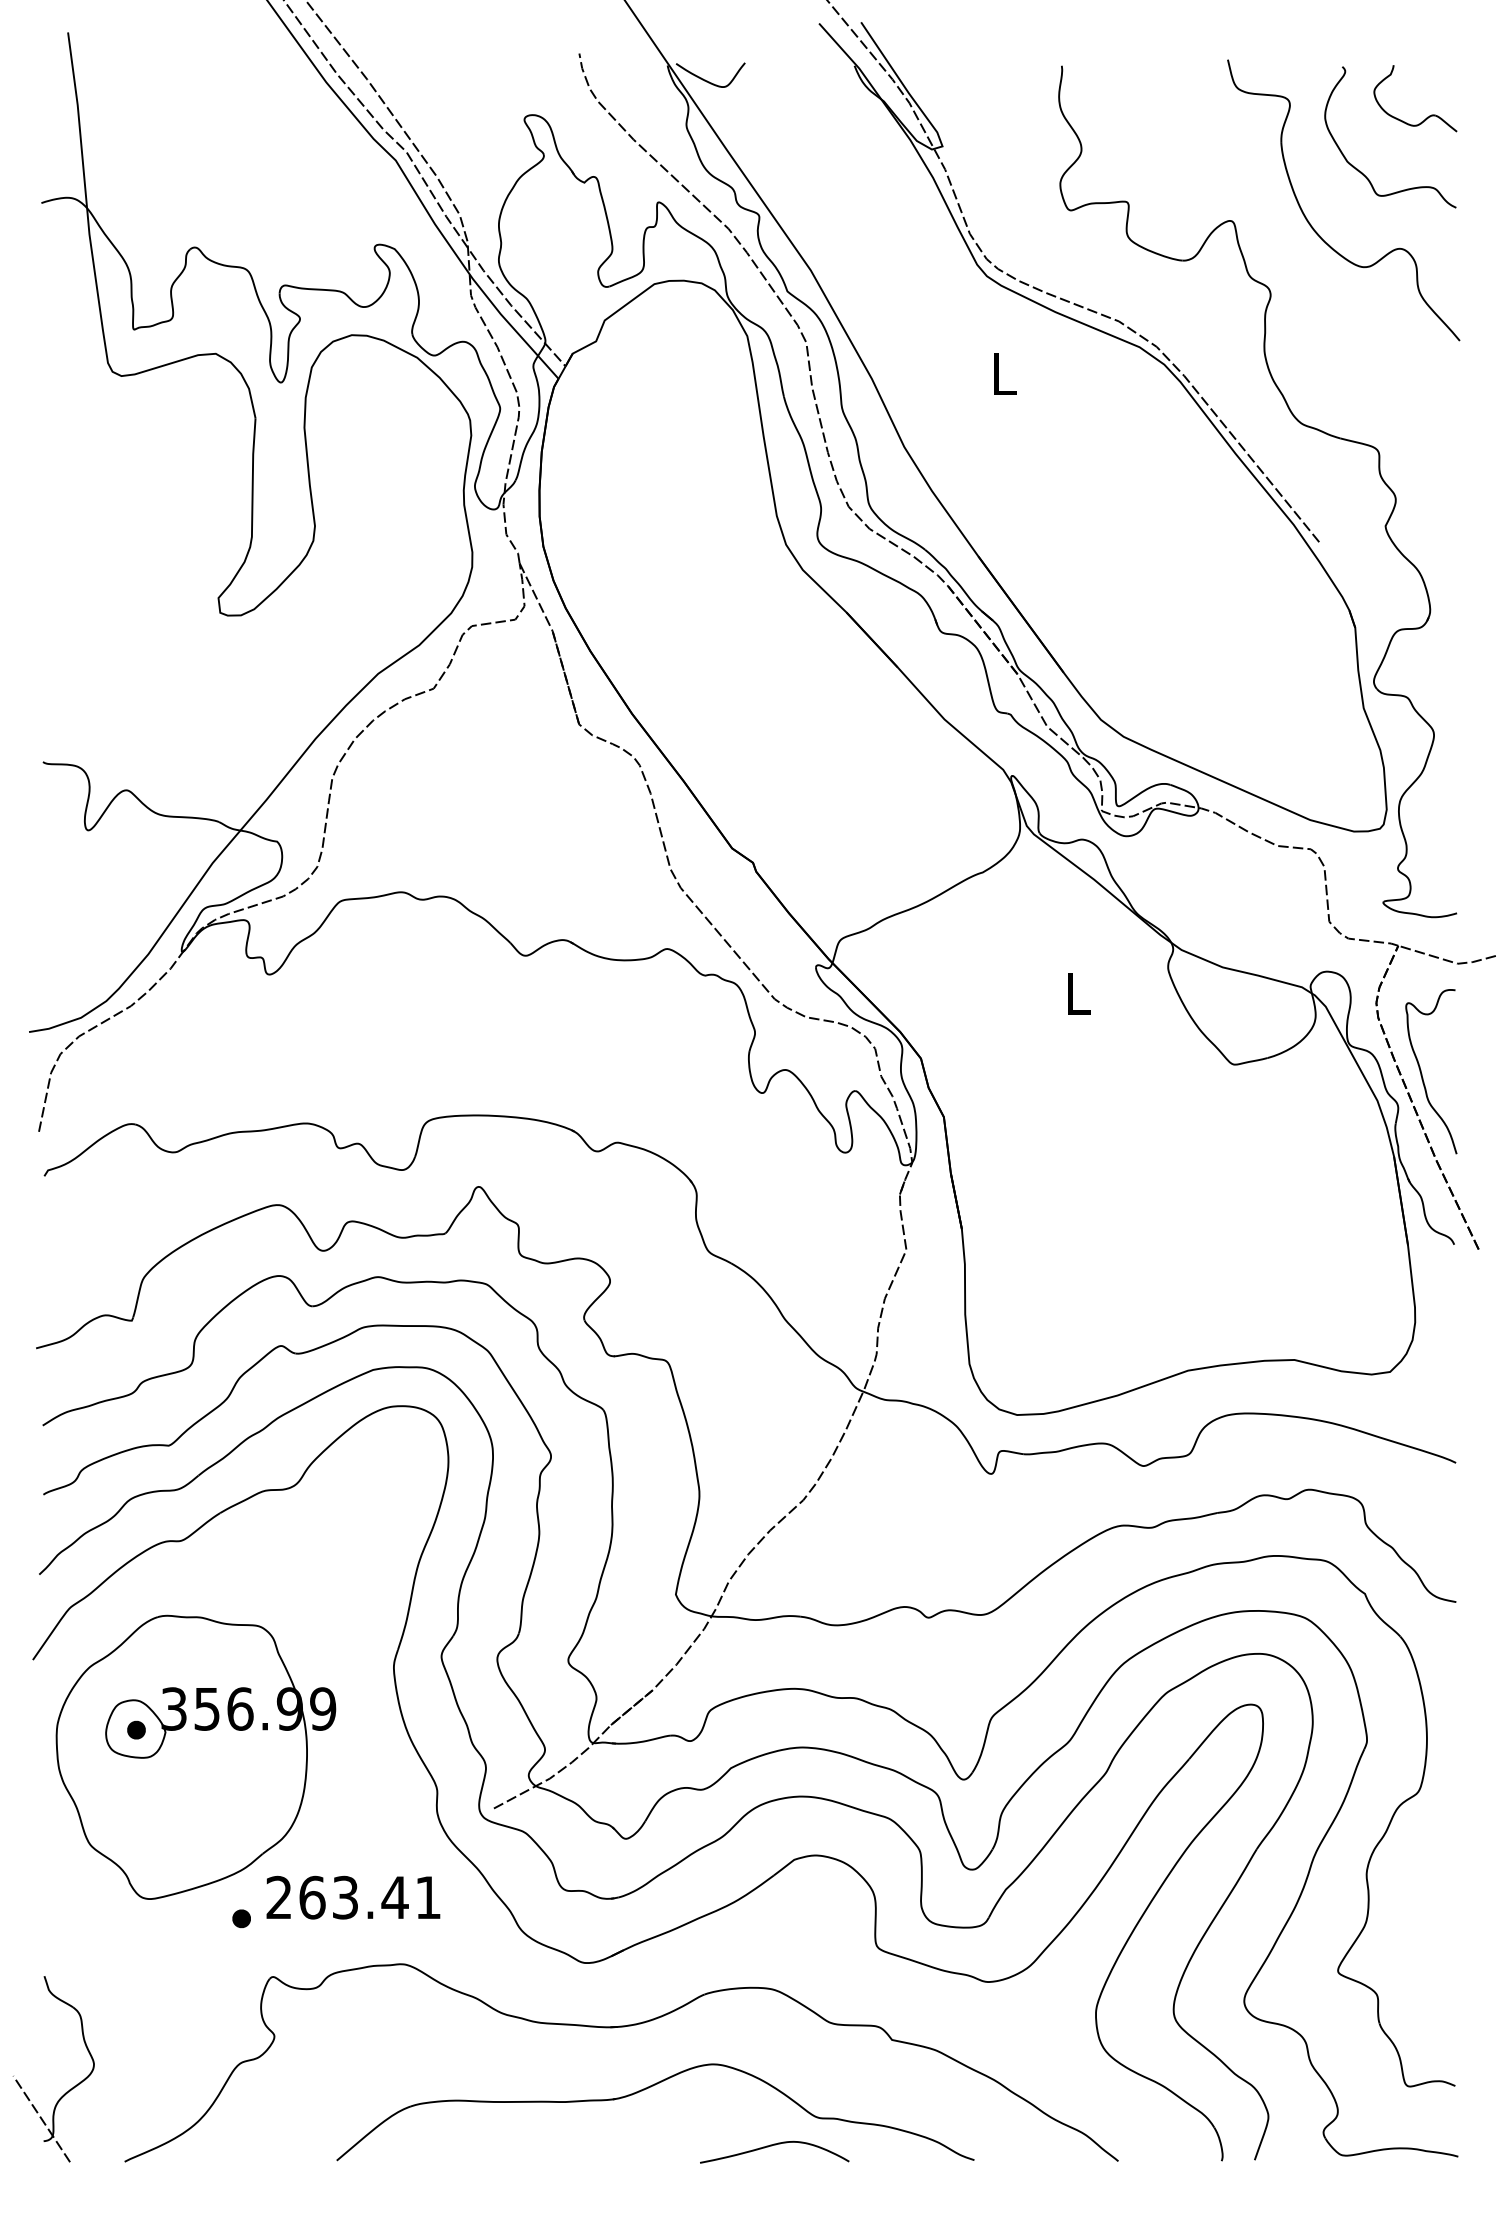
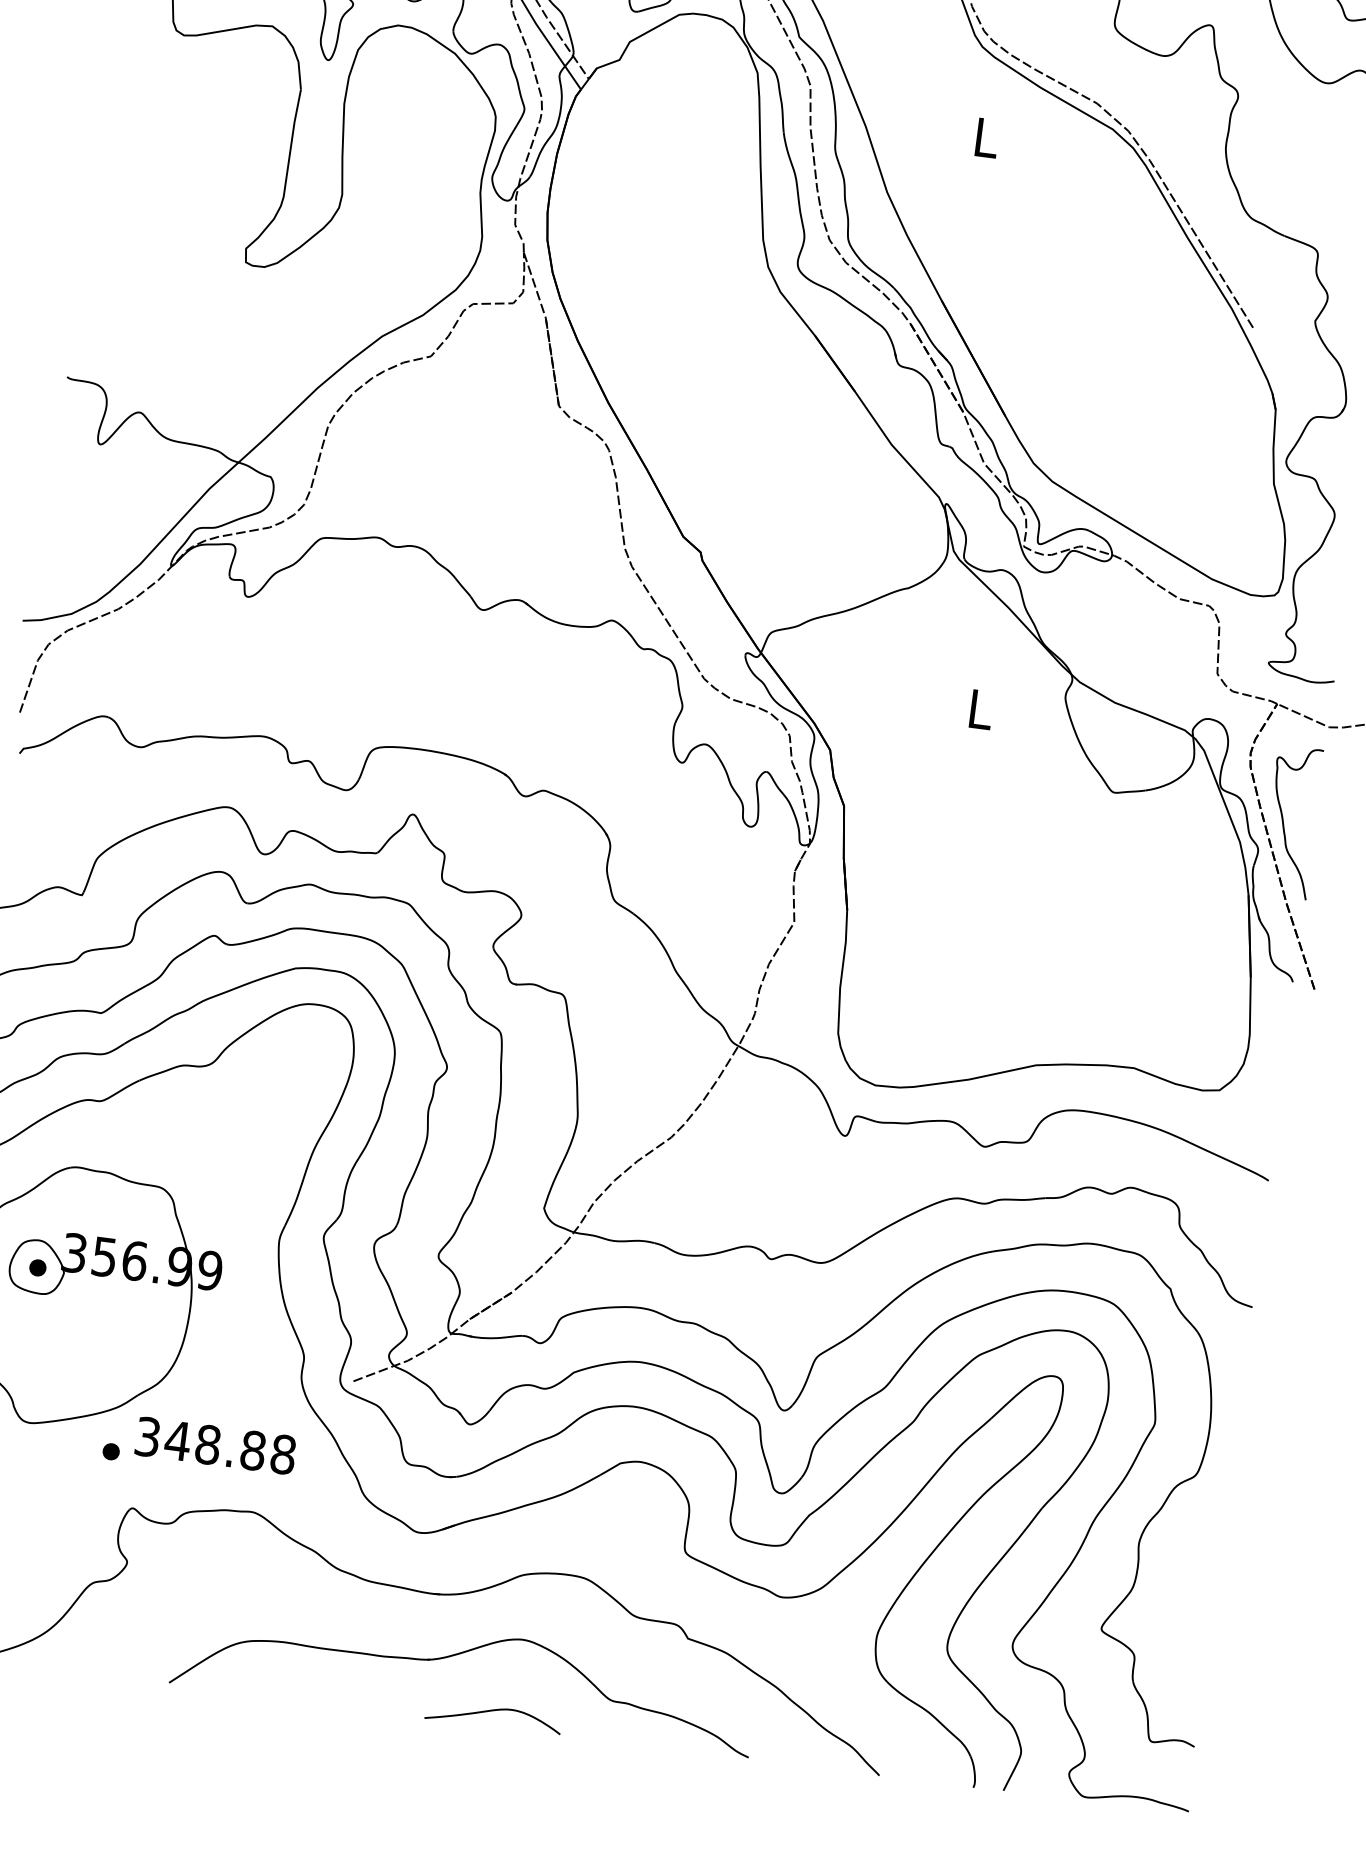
text: (353, 1897) -> (215, 1445), 263.41 -> 348.88
curve: (771, 2146) -> (491, 1711), moved

